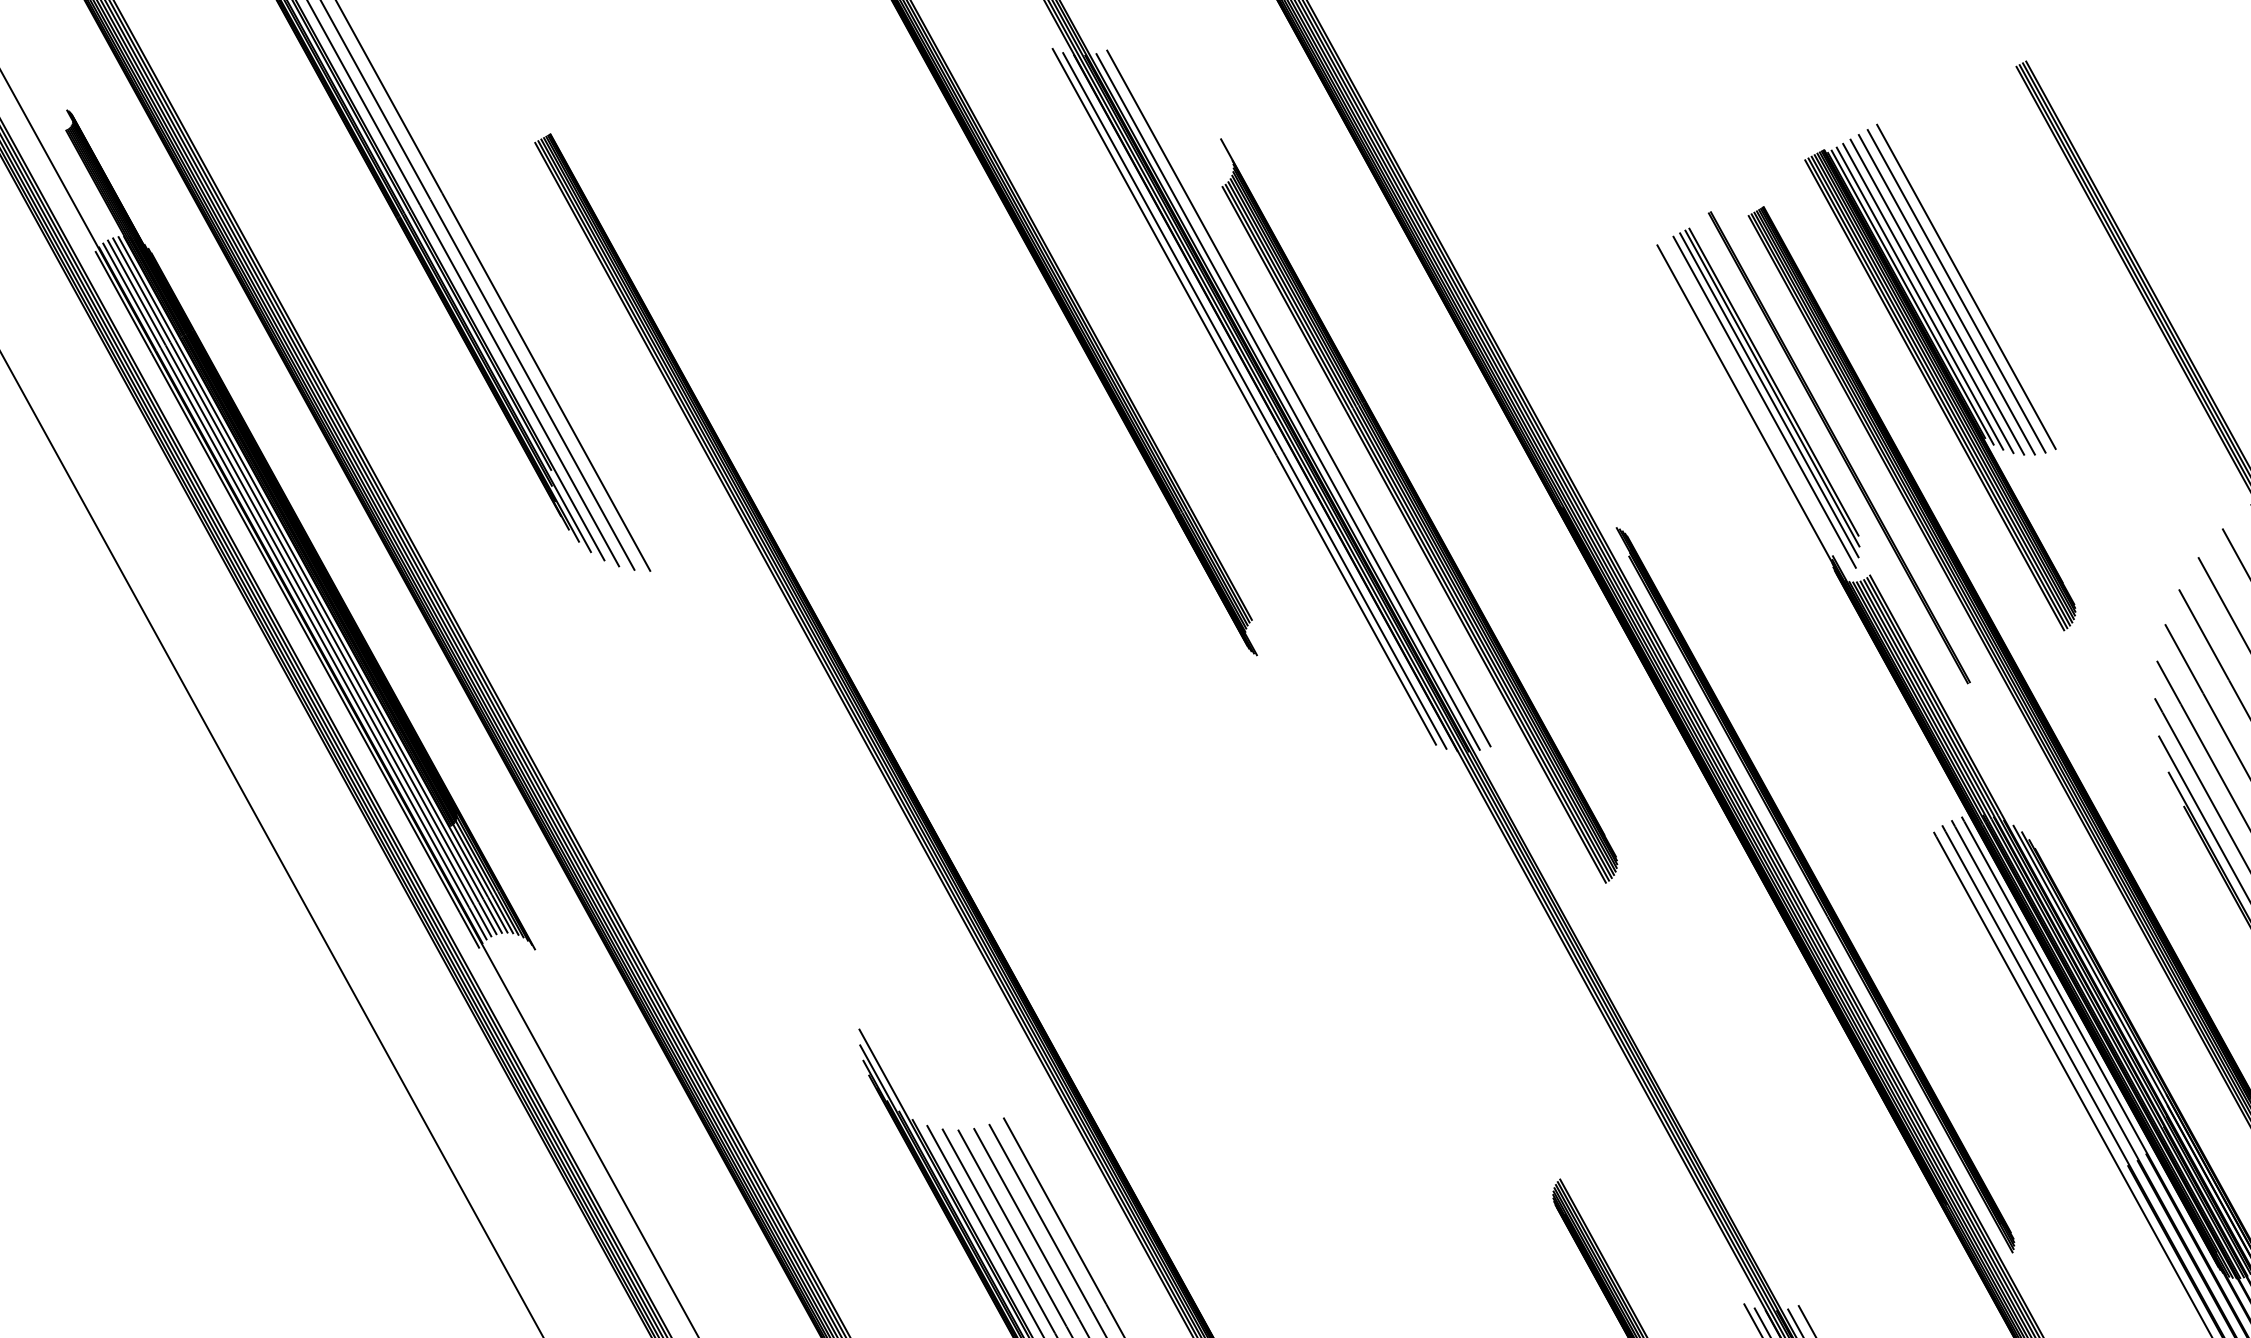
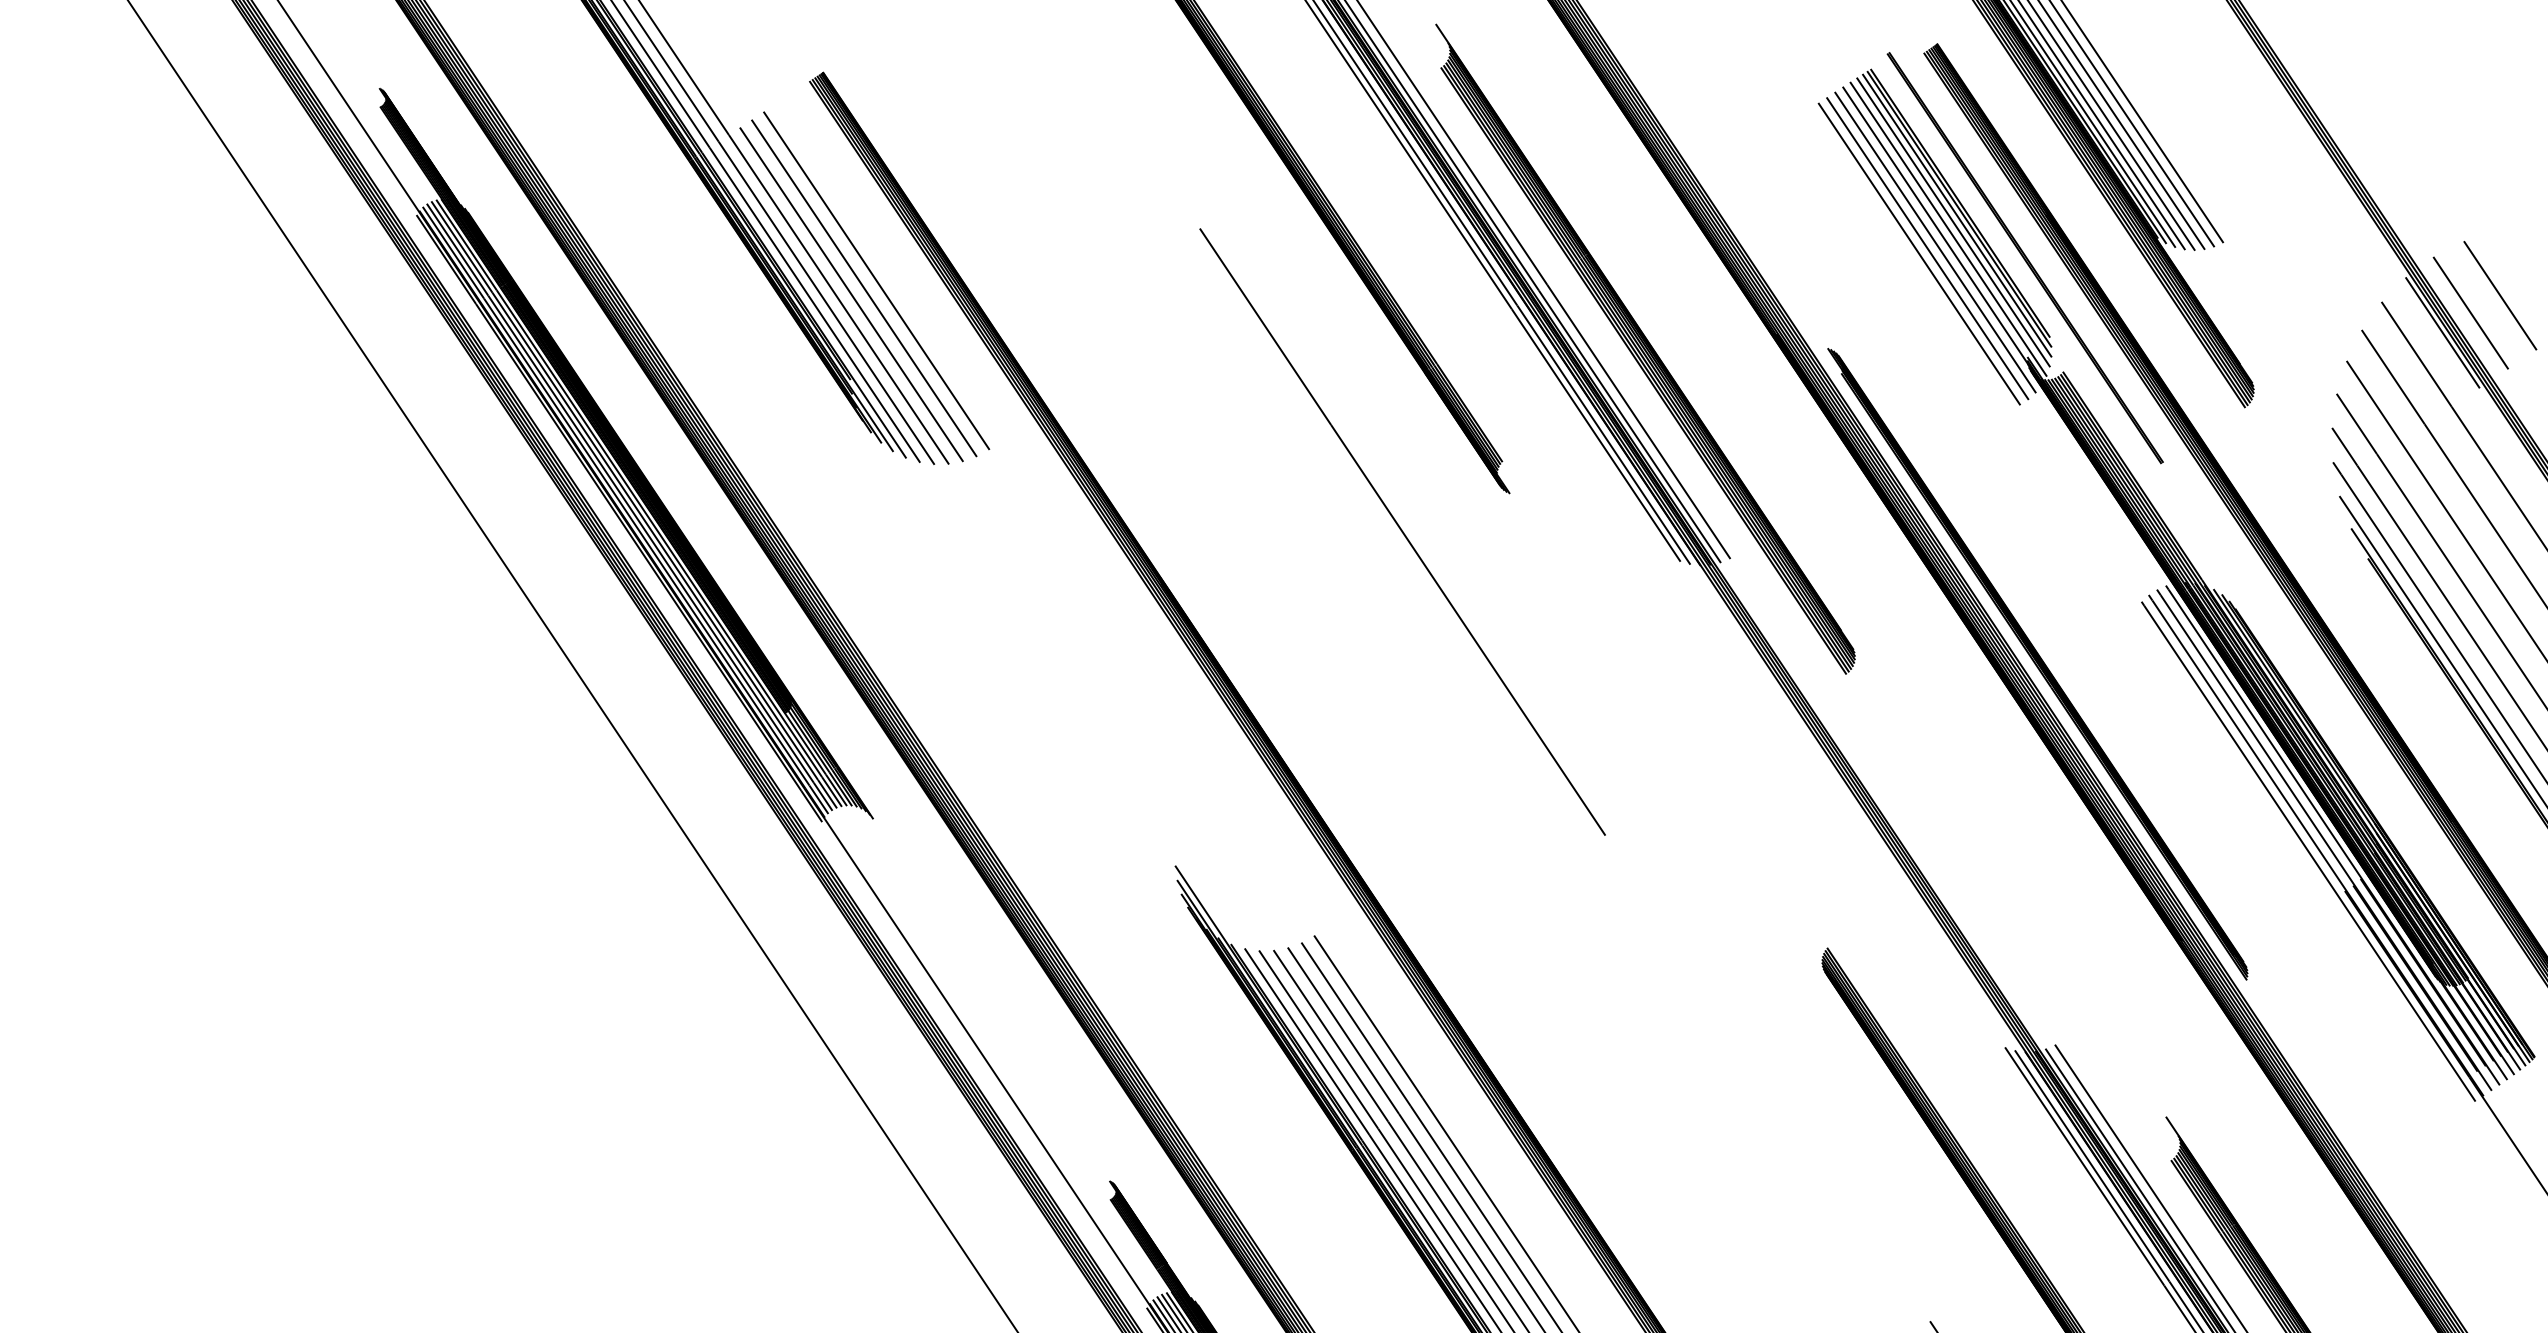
line: (588, 365) -> (876, 280), added
line: (574, 371) -> (863, 287), added
line: (560, 377) -> (851, 294), added
line: (1758, 408) -> (1948, 228), added
line: (1743, 422) -> (1935, 242), added
line: (1734, 428) -> (1927, 248), added
line: (1724, 432) -> (1919, 253), added
line: (1137, 686) -> (1402, 531), added

